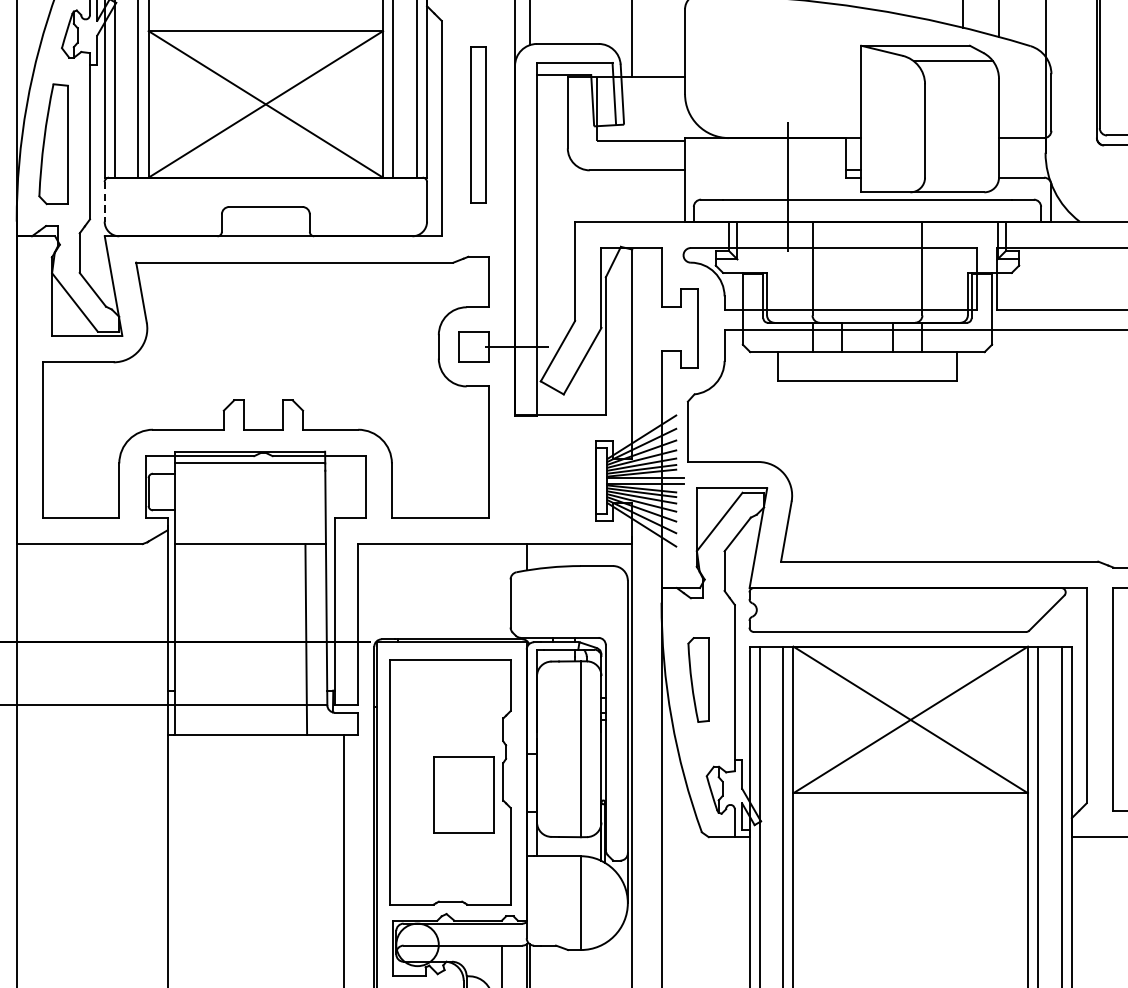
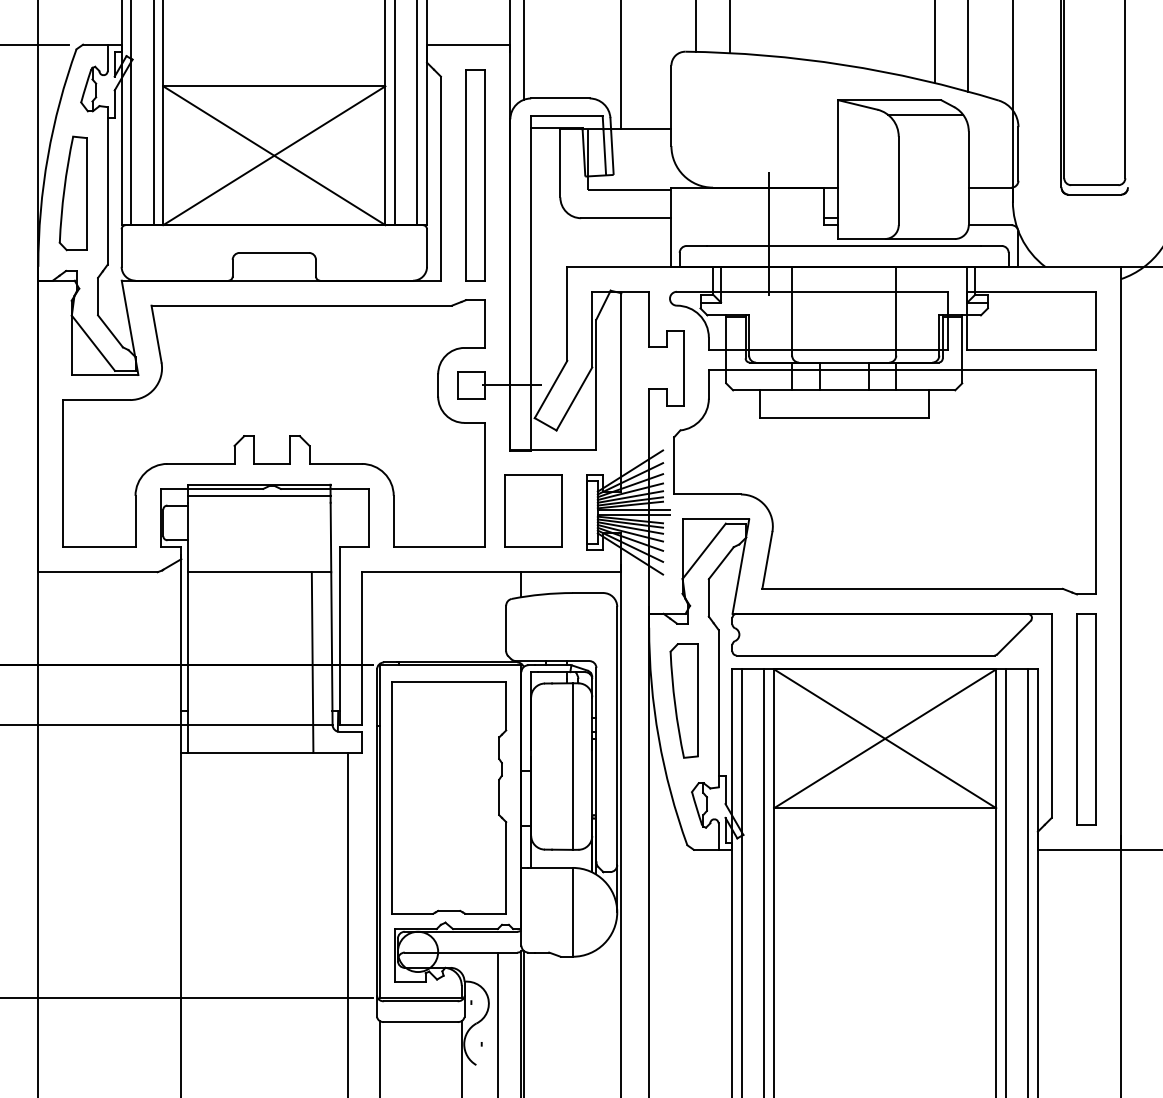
part: (478, 125) -> (475, 175), size x1.43
line: (104, 202) -> (121, 248), dashed -> solid
part: (697, 679) -> (683, 700), size x1.43
part: (464, 794) -> (533, 510), moved

